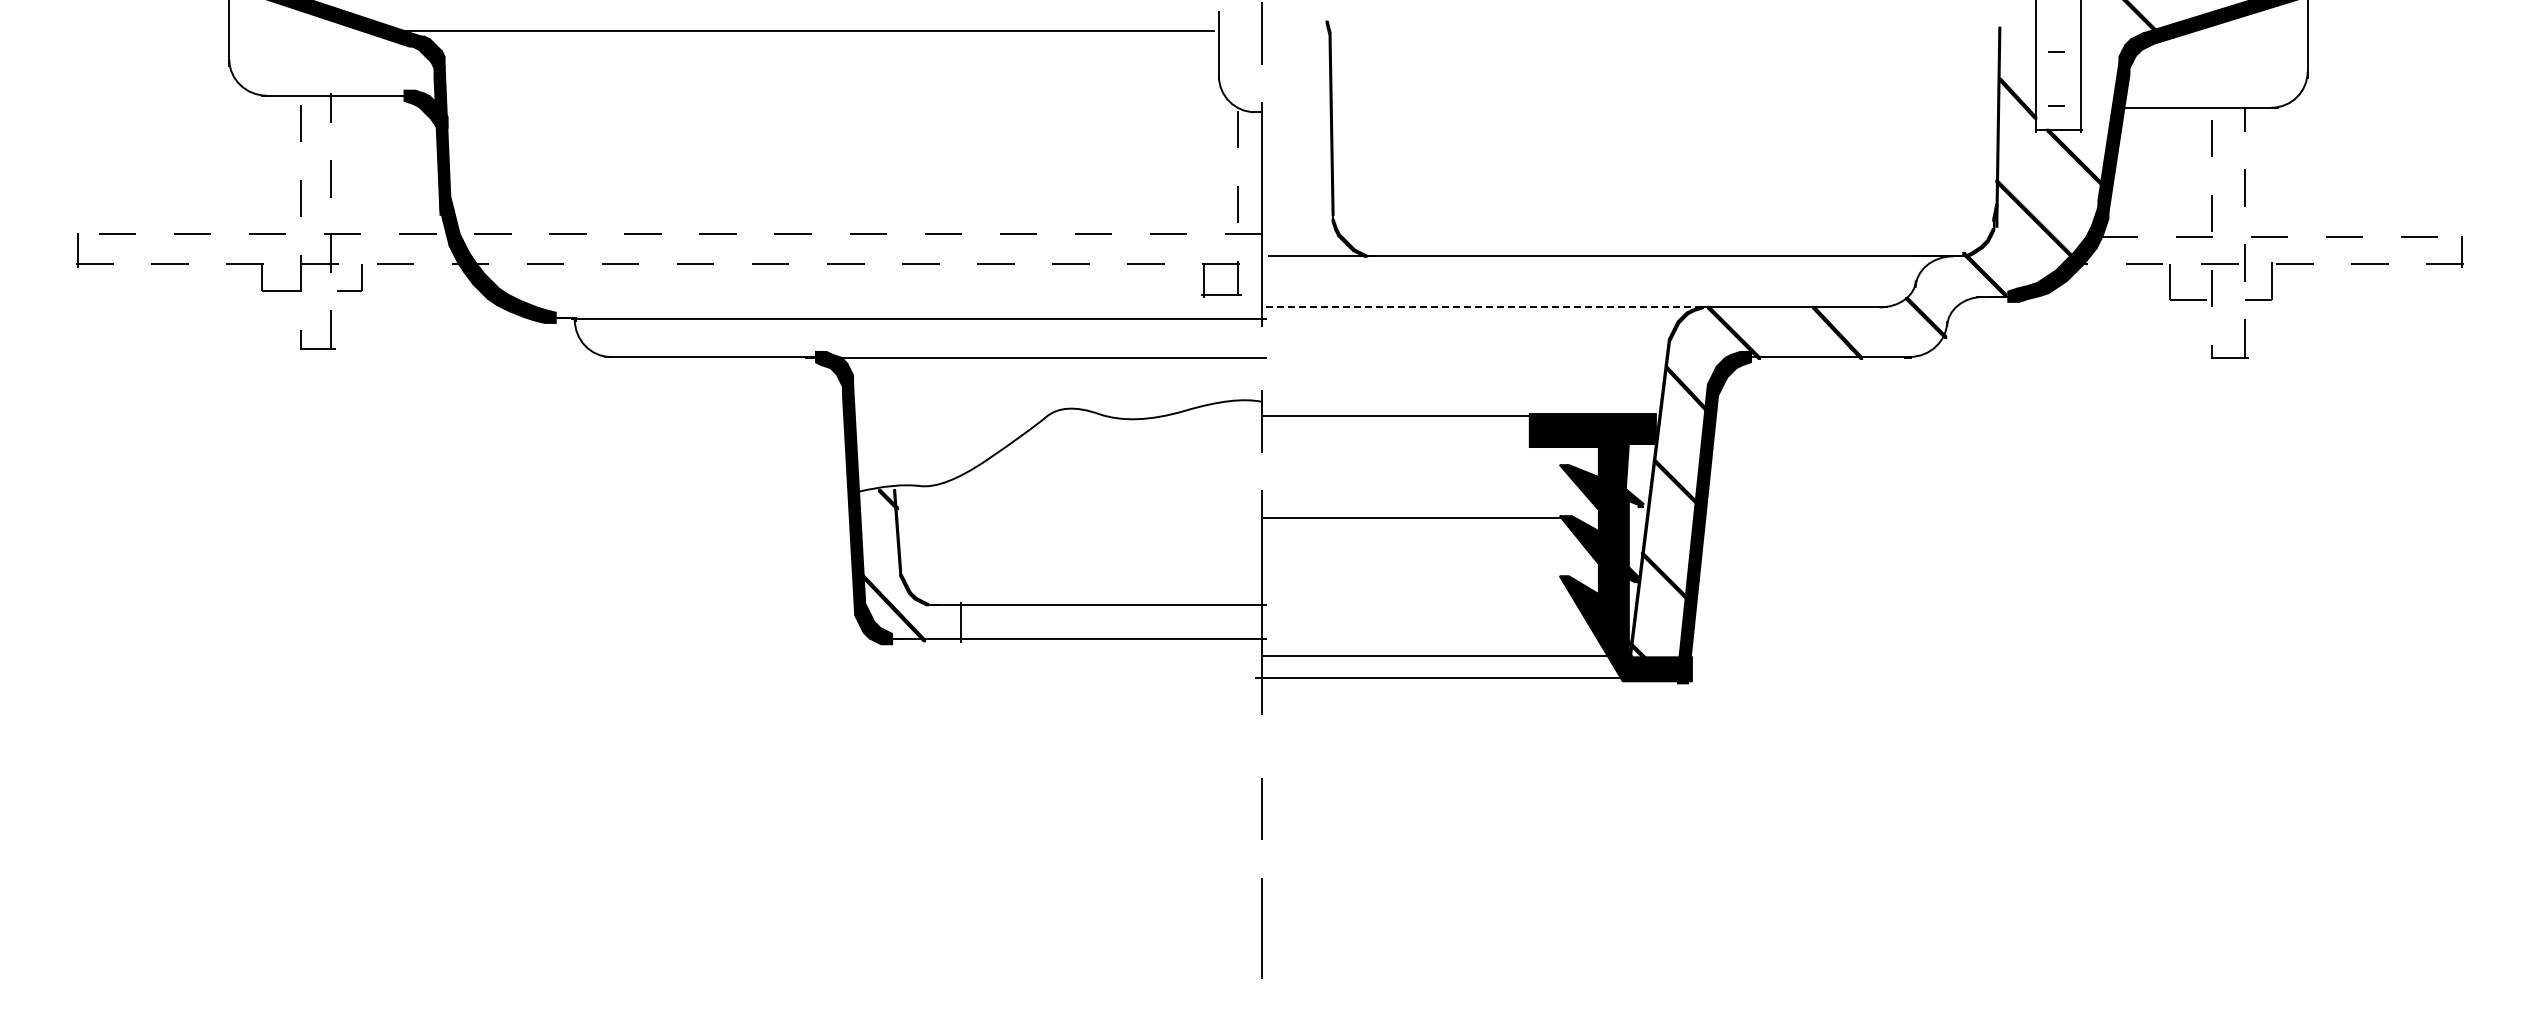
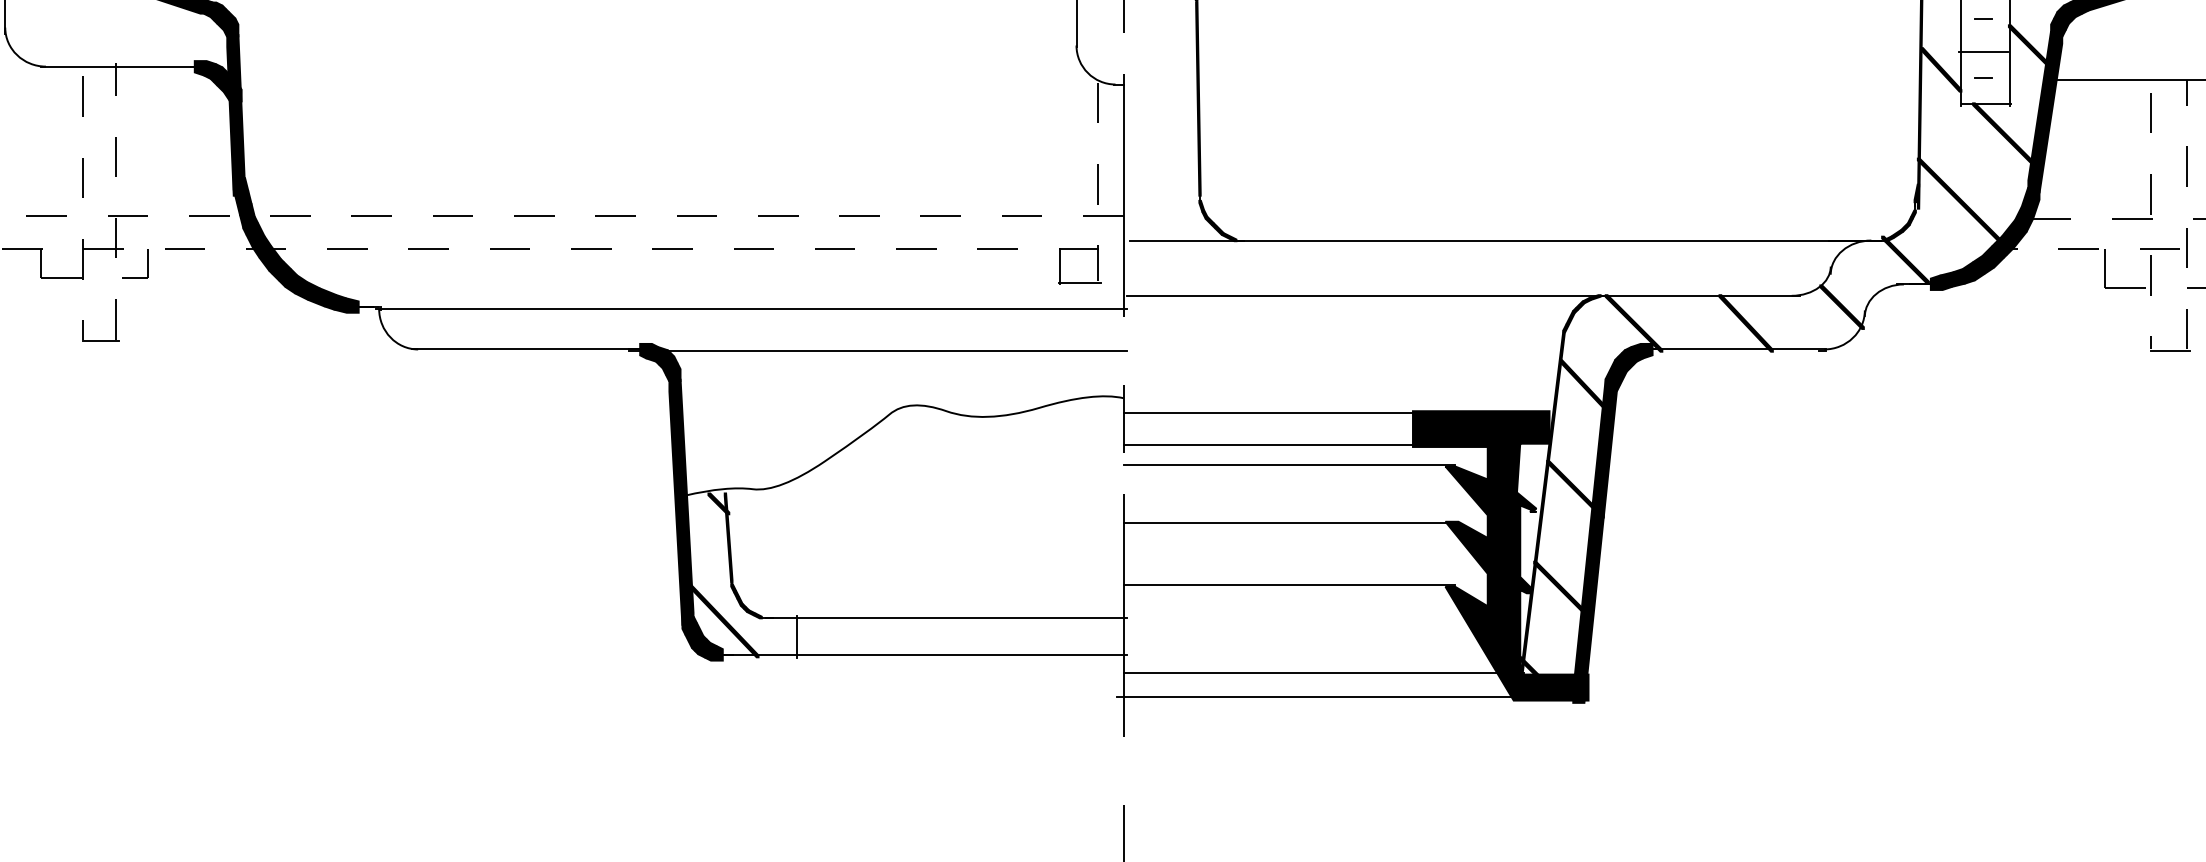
fill: (2101, 78) -> (2031, 48), added
line: (2056, 82) -> (1983, 52), added
line: (1488, 307) -> (1368, 295), dashed -> solid
line: (1407, 445) -> (1280, 445), added
line: (1415, 463) -> (1289, 464), added
line: (1415, 574) -> (1289, 584), added

